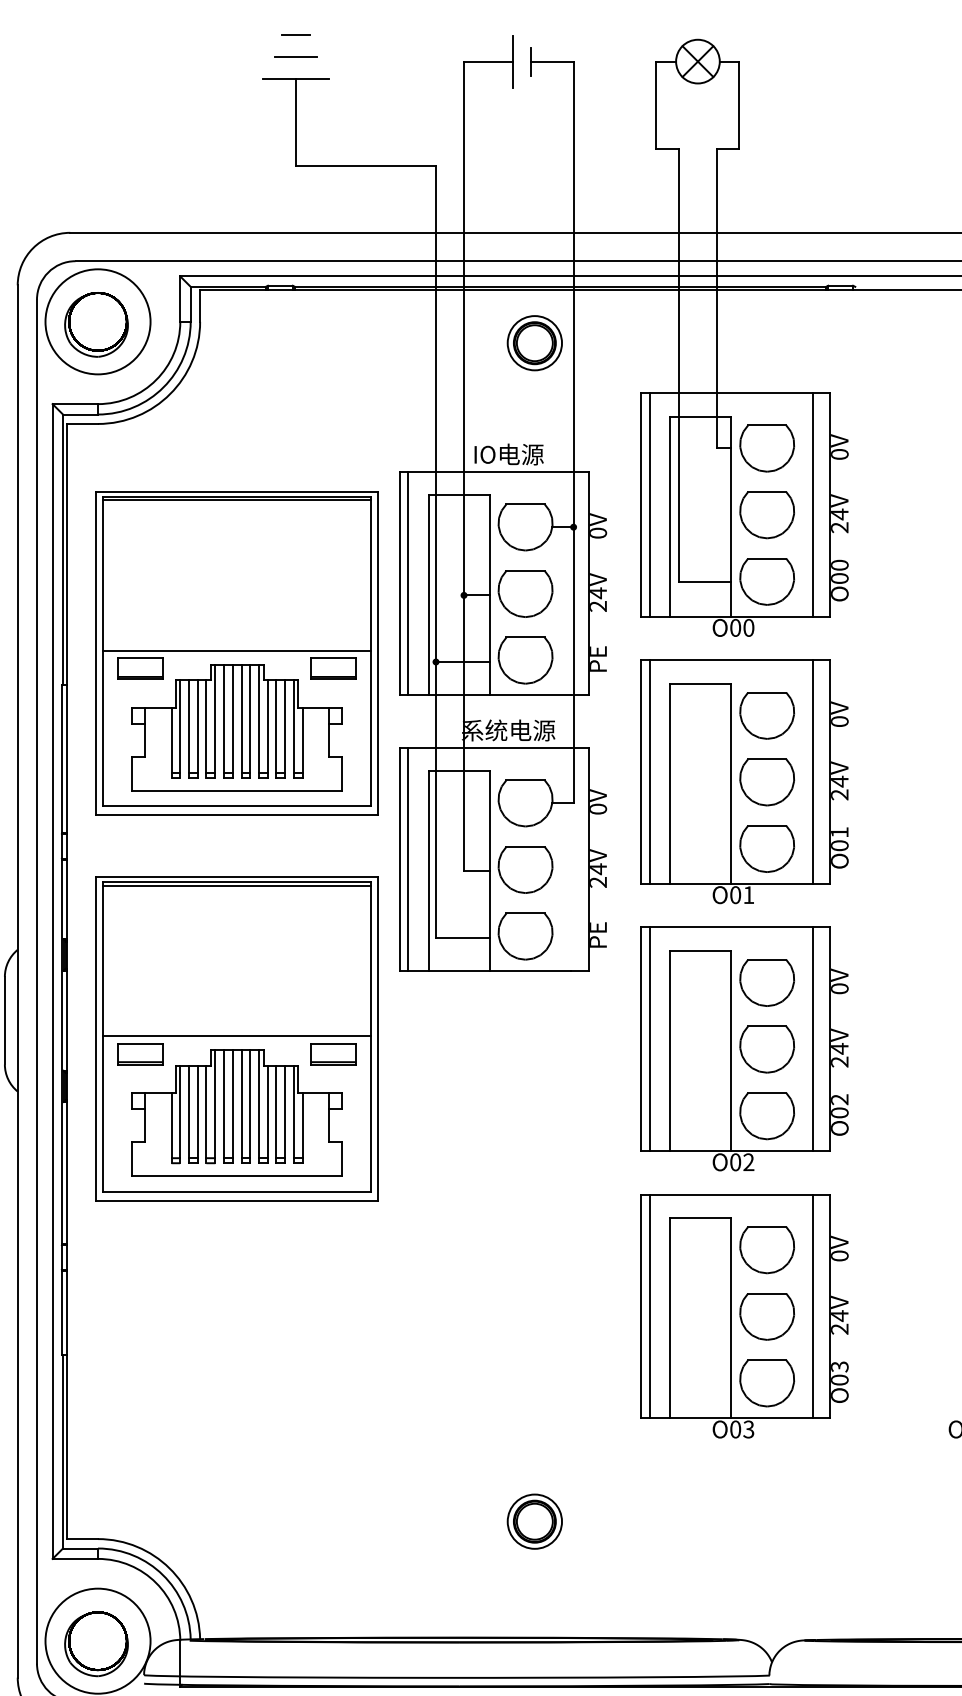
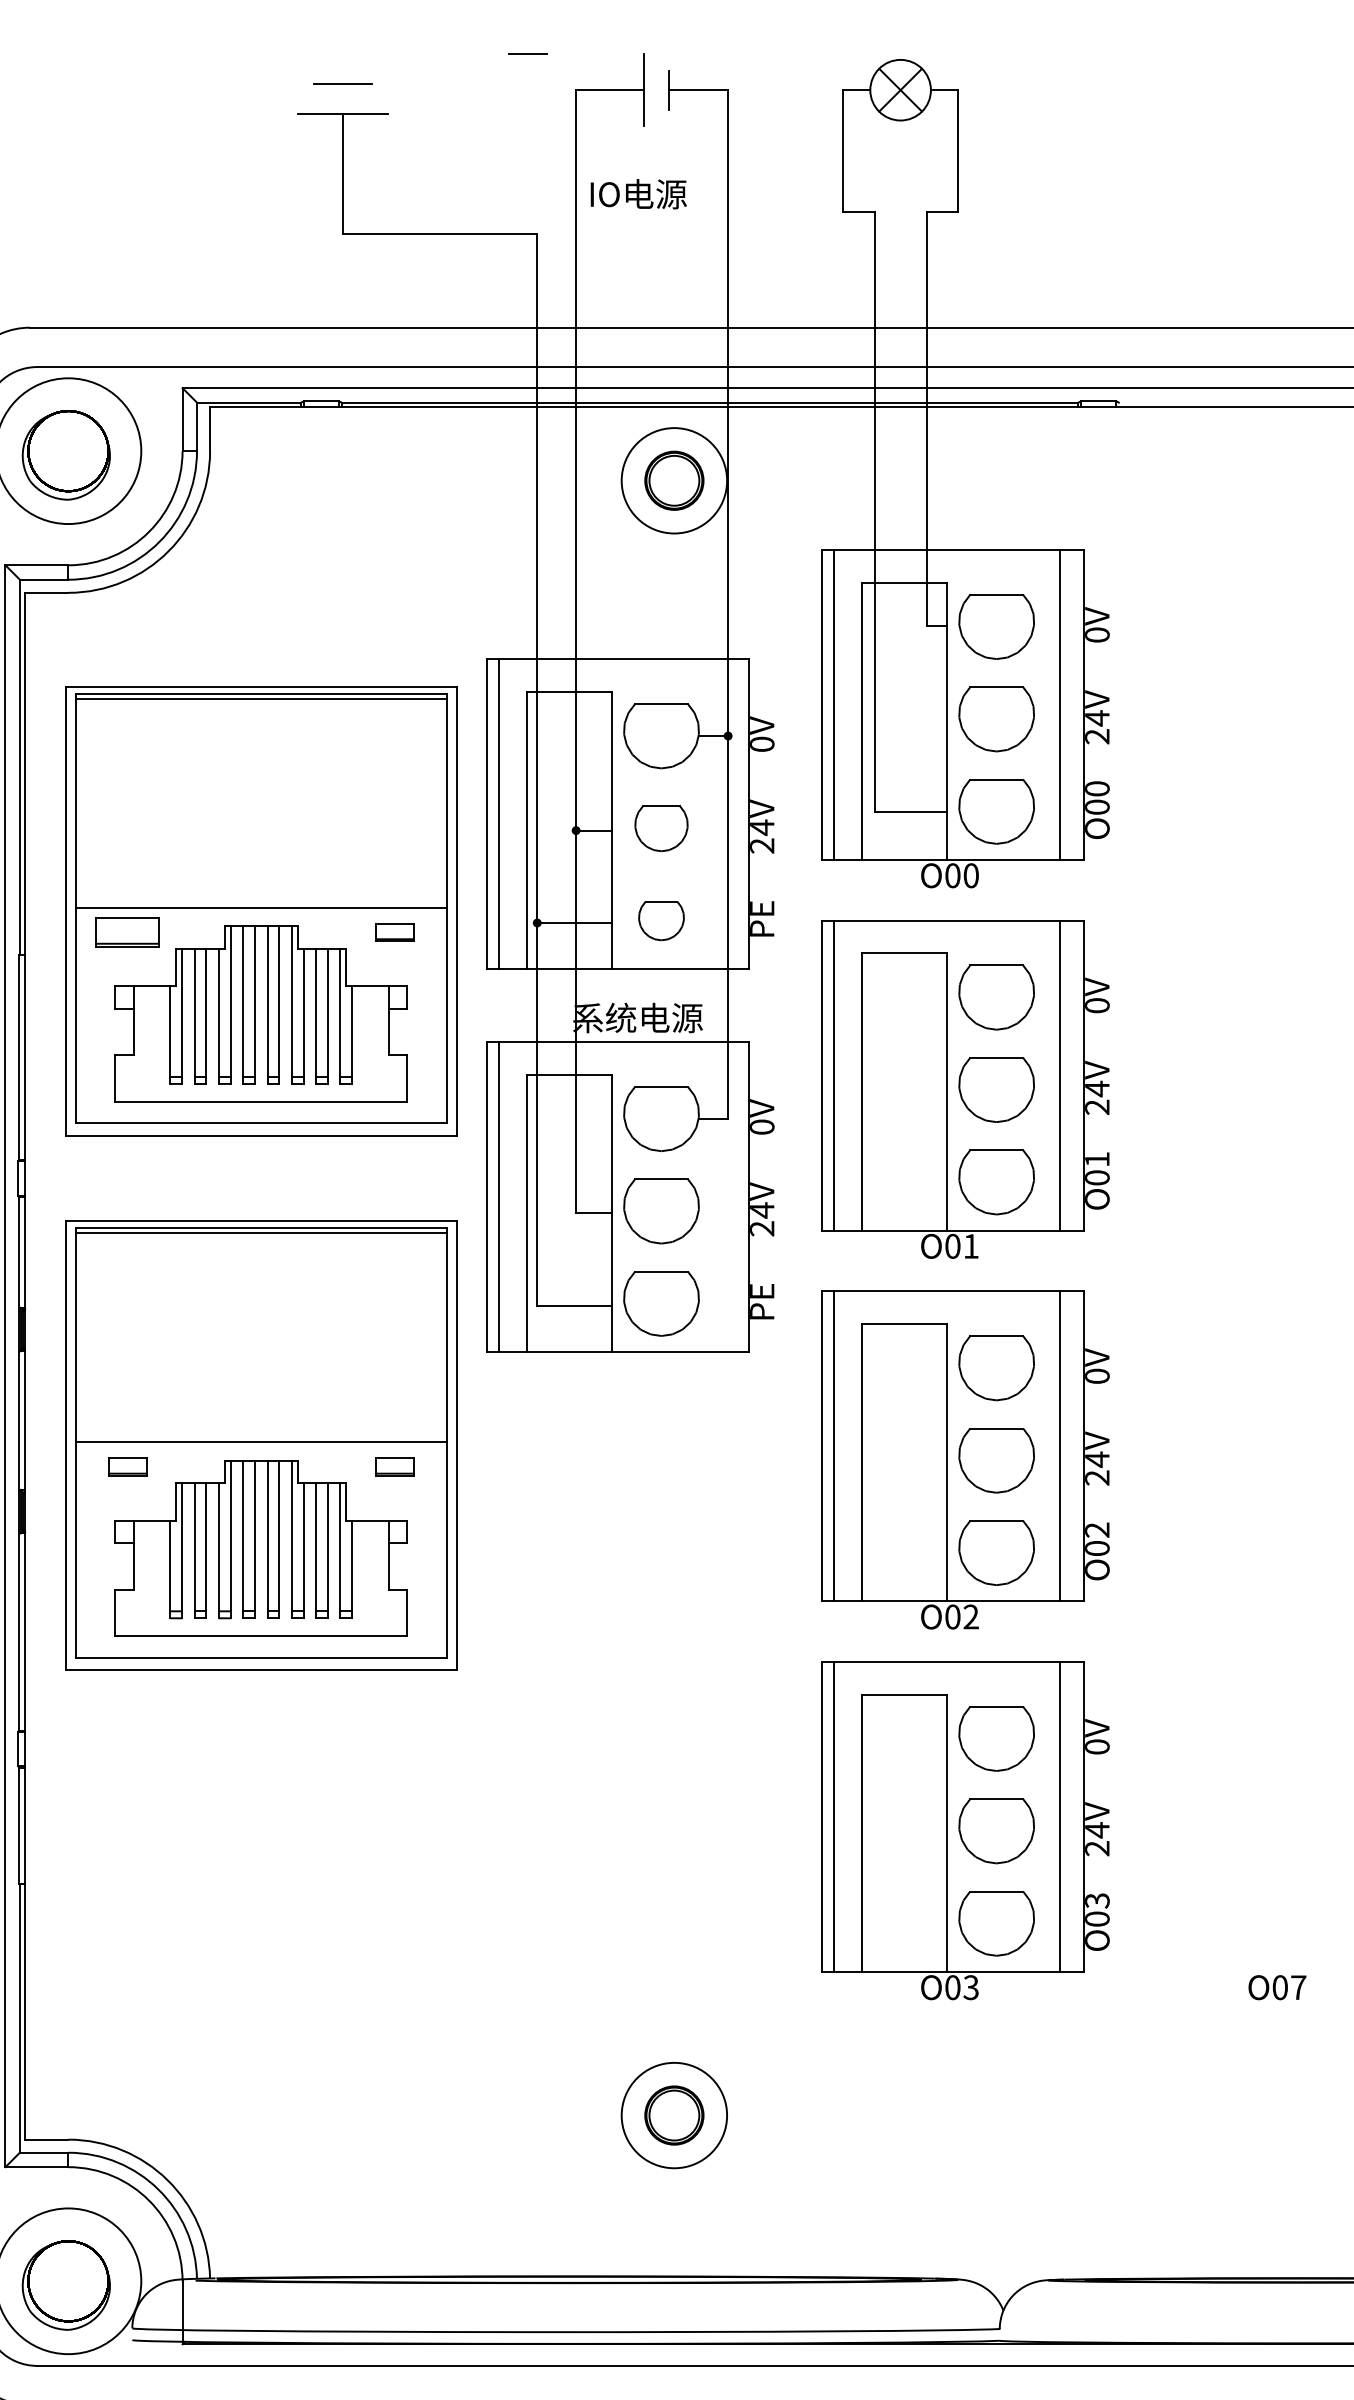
line: (295, 35) -> (527, 53), moved
circle: (534, 342) -> (674, 480), size x1.4
text: (508, 454) -> (638, 194), moved
part: (525, 593) -> (661, 828), size x0.7
part: (525, 660) -> (661, 920), size x0.6
part: (333, 668) -> (394, 932), size x0.6
part: (140, 1053) -> (127, 1466), size x0.6
part: (333, 1053) -> (394, 1466), size x0.6
circle: (534, 1521) -> (674, 2115), size x1.4

